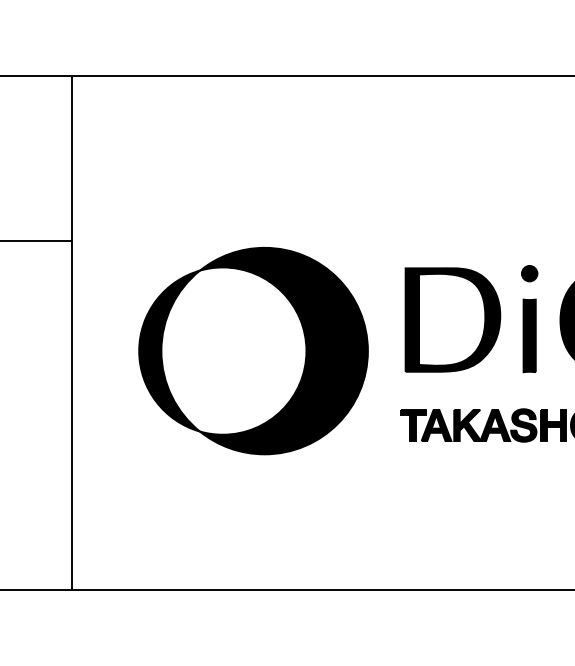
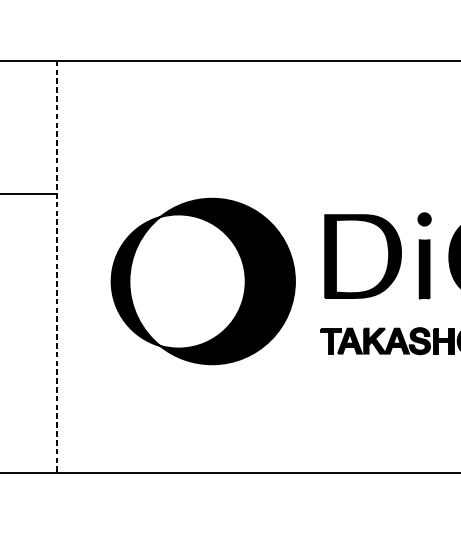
line: (71, 333) -> (57, 267), solid -> dashed

